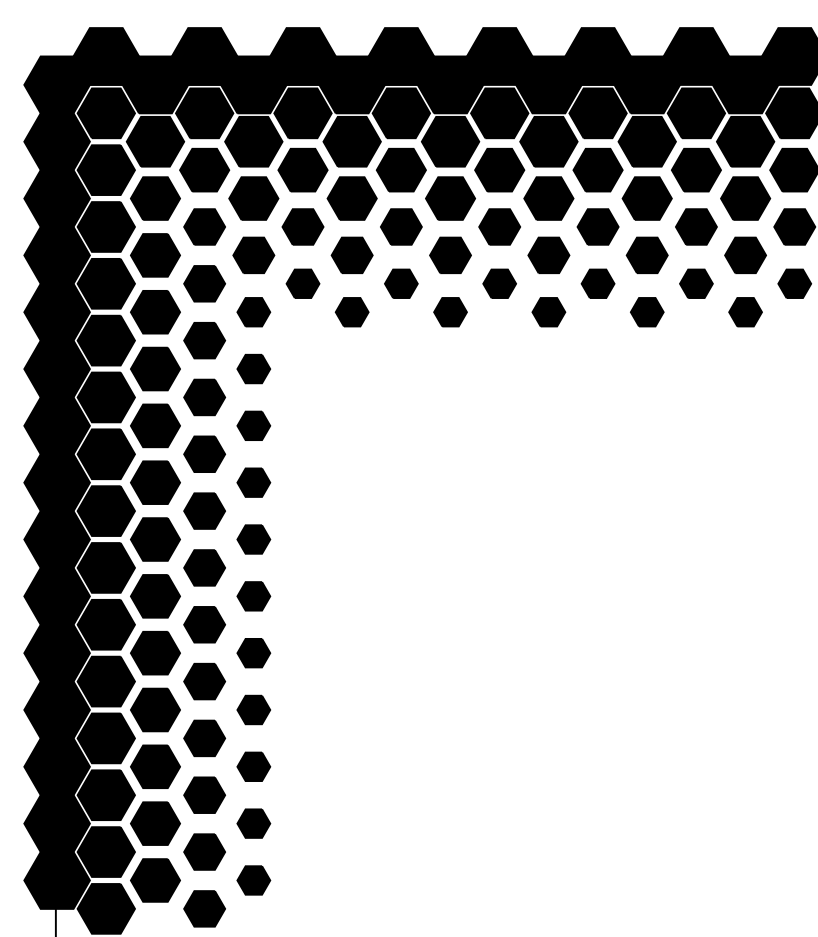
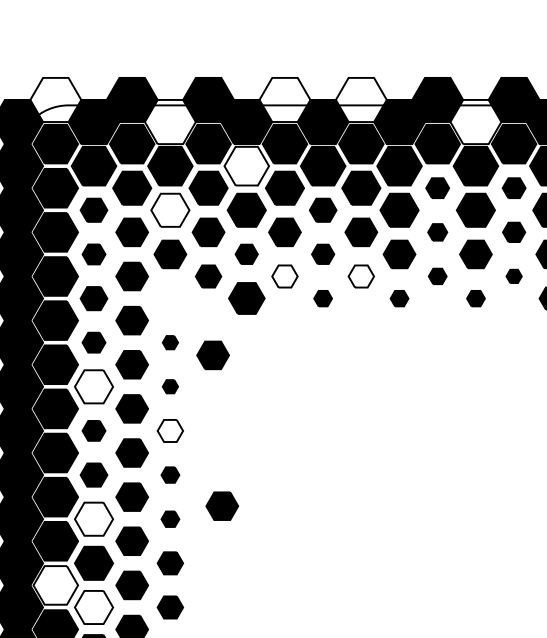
fill: (106, 56) -> (55, 99), removed
fill: (401, 56) -> (285, 99), removed
fill: (499, 56) -> (361, 99), removed
fill: (253, 84) -> (170, 121), removed
fill: (647, 84) -> (476, 121), removed
fill: (351, 141) -> (246, 165), removed
part: (597, 169) -> (437, 187), size x0.6
part: (696, 169) -> (514, 187), size x0.6
part: (155, 198) -> (94, 210), size x0.7
fill: (253, 198) -> (170, 210), removed
part: (450, 198) -> (323, 210), size x0.7
part: (597, 226) -> (437, 231), size x0.6
part: (696, 226) -> (514, 231), size x0.7
part: (351, 254) -> (246, 253), size x0.7
part: (450, 254) -> (323, 253), size x0.7
part: (155, 255) -> (94, 254), size x0.6
fill: (400, 283) -> (284, 276), removed
fill: (499, 283) -> (361, 276), removed
part: (597, 283) -> (437, 276), size x0.7
part: (696, 283) -> (514, 276), size x0.6
part: (155, 312) -> (94, 298), size x0.7
part: (253, 312) -> (170, 298), removed
part: (351, 312) -> (246, 298), size x1.4
part: (450, 312) -> (323, 298), size x0.7
part: (548, 312) -> (399, 298), size x0.7
part: (647, 312) -> (476, 298), size x0.7
part: (155, 368) -> (94, 342), size x0.6
part: (253, 368) -> (170, 342), size x0.6
part: (308, 384) -> (212, 354), added
fill: (155, 425) -> (94, 386), removed
part: (253, 425) -> (170, 386), size x0.6
part: (155, 482) -> (94, 430), size x0.6
fill: (253, 482) -> (170, 430), removed
part: (155, 539) -> (94, 475), size x0.7
part: (253, 539) -> (170, 475), size x0.7
part: (320, 579) -> (222, 506), added
fill: (155, 596) -> (94, 519), removed
part: (253, 596) -> (170, 519), size x0.7
fill: (105, 681) -> (55, 585), removed
fill: (155, 709) -> (94, 607), removed

